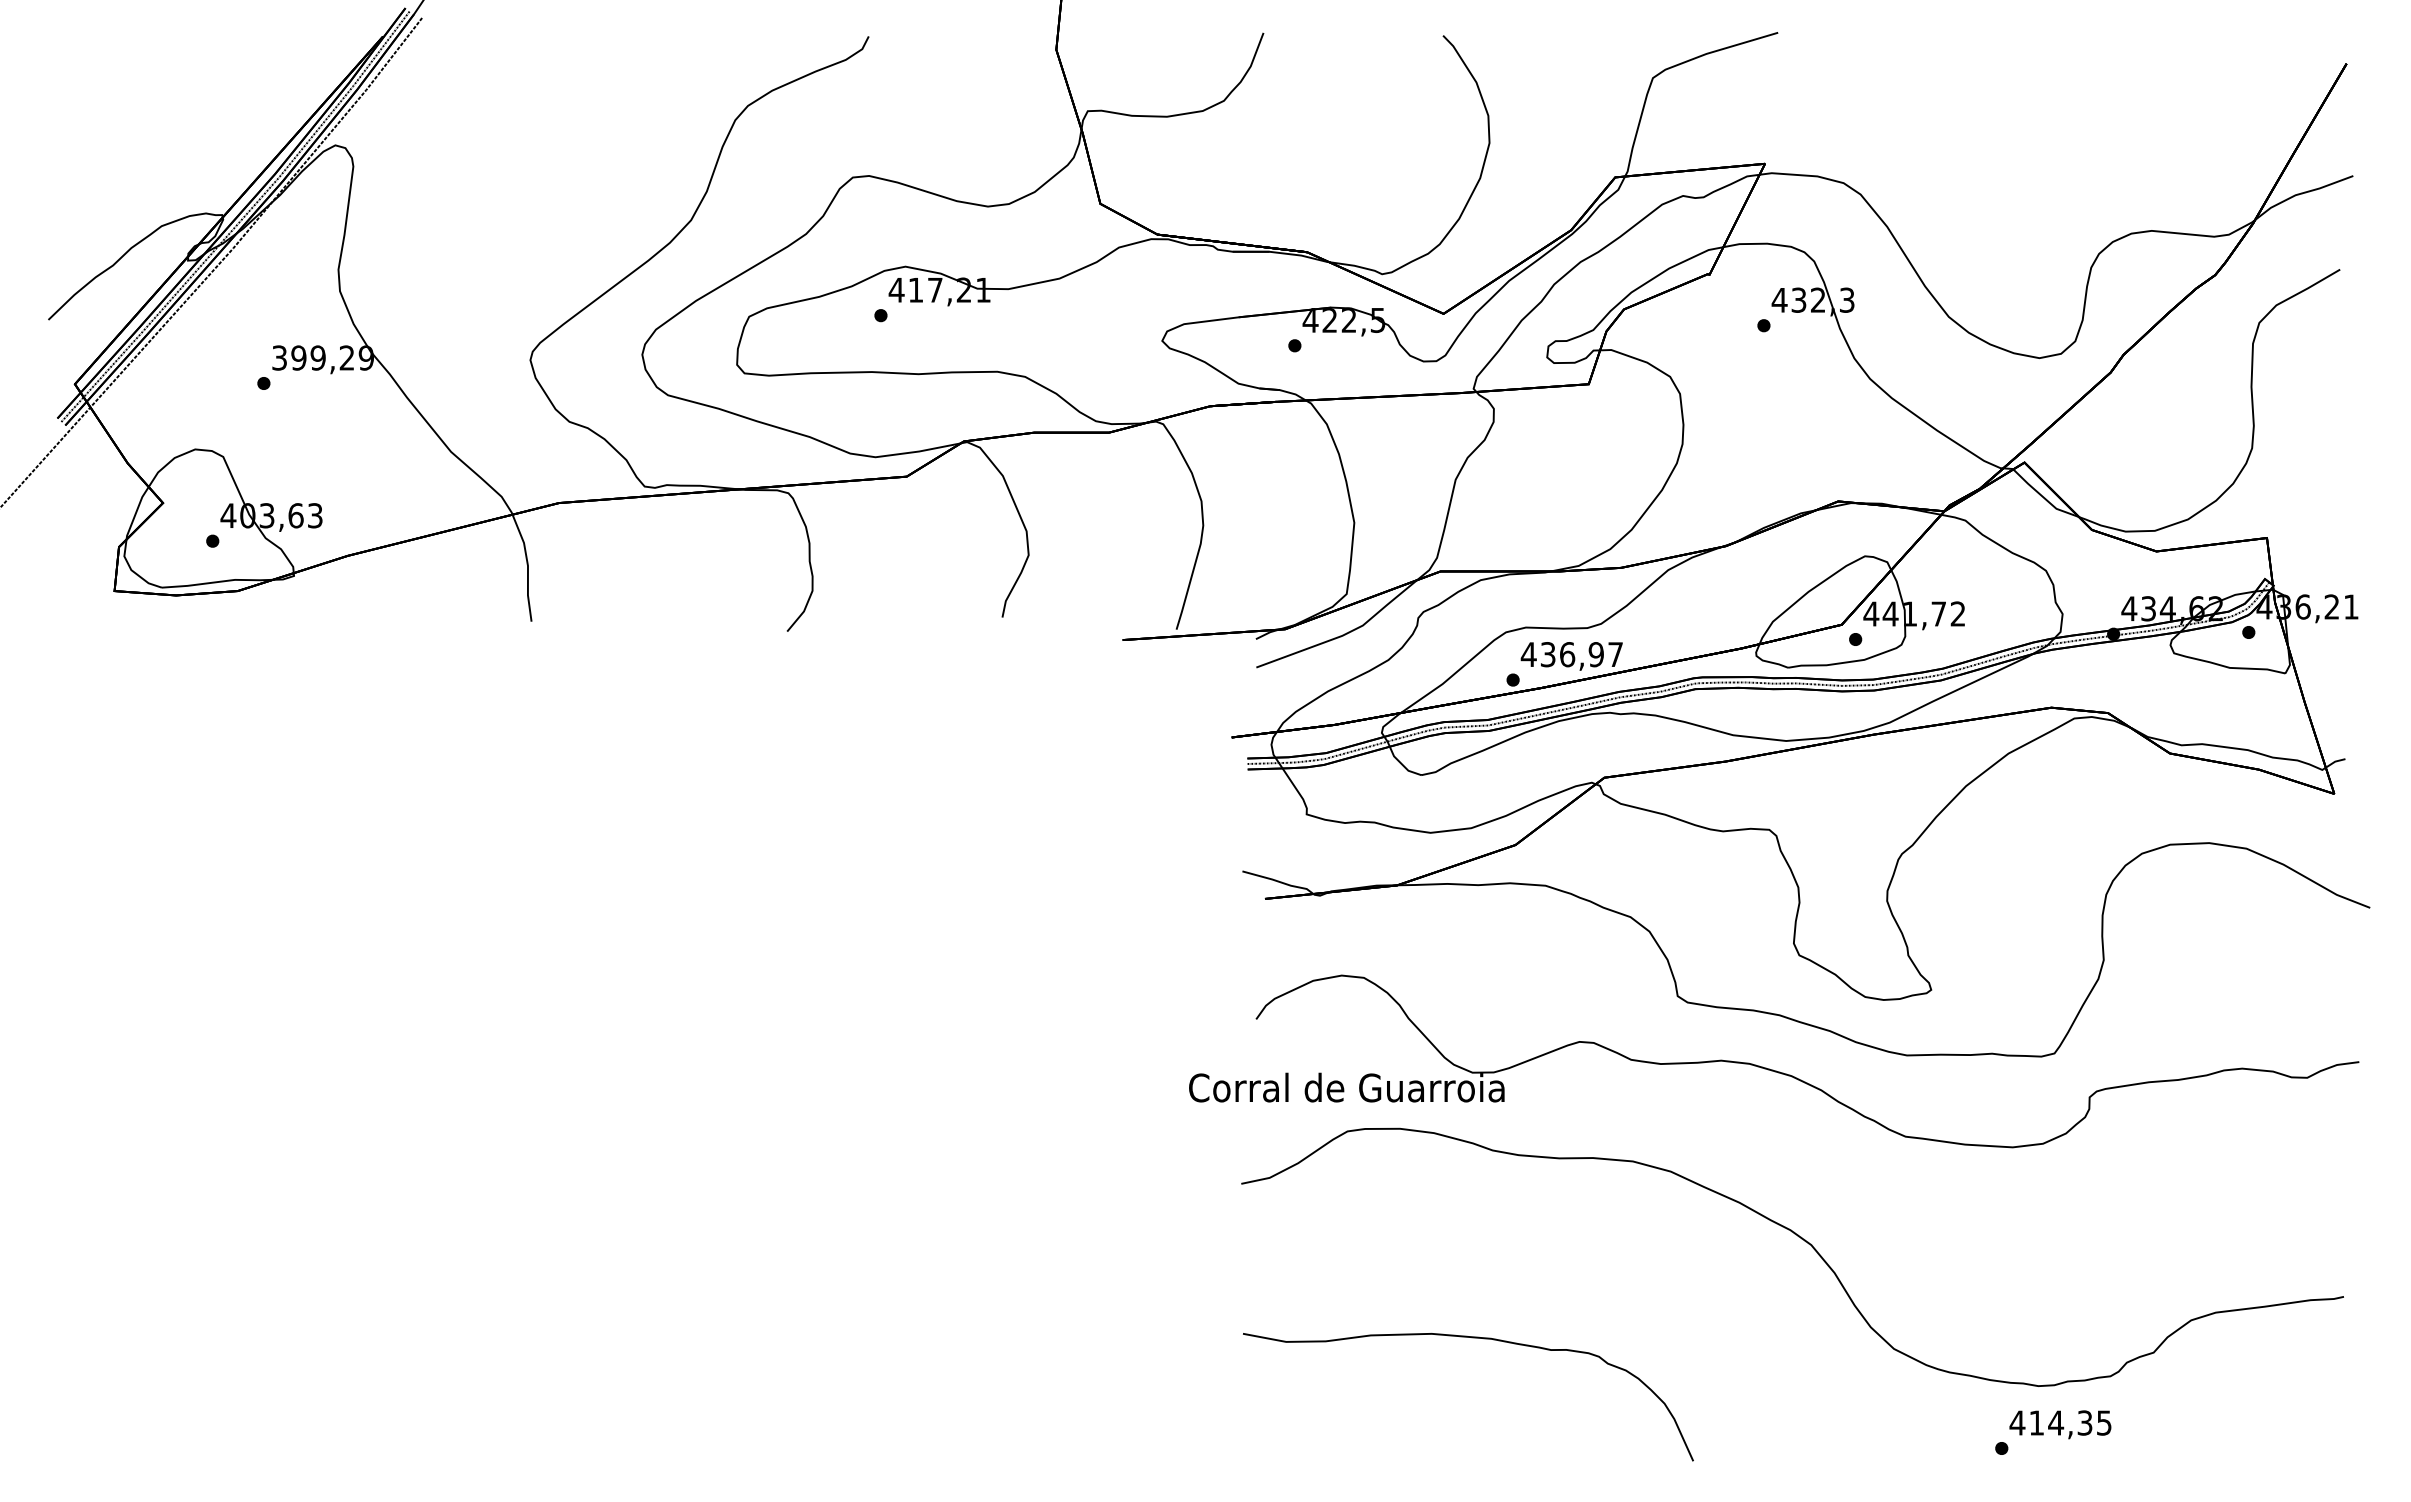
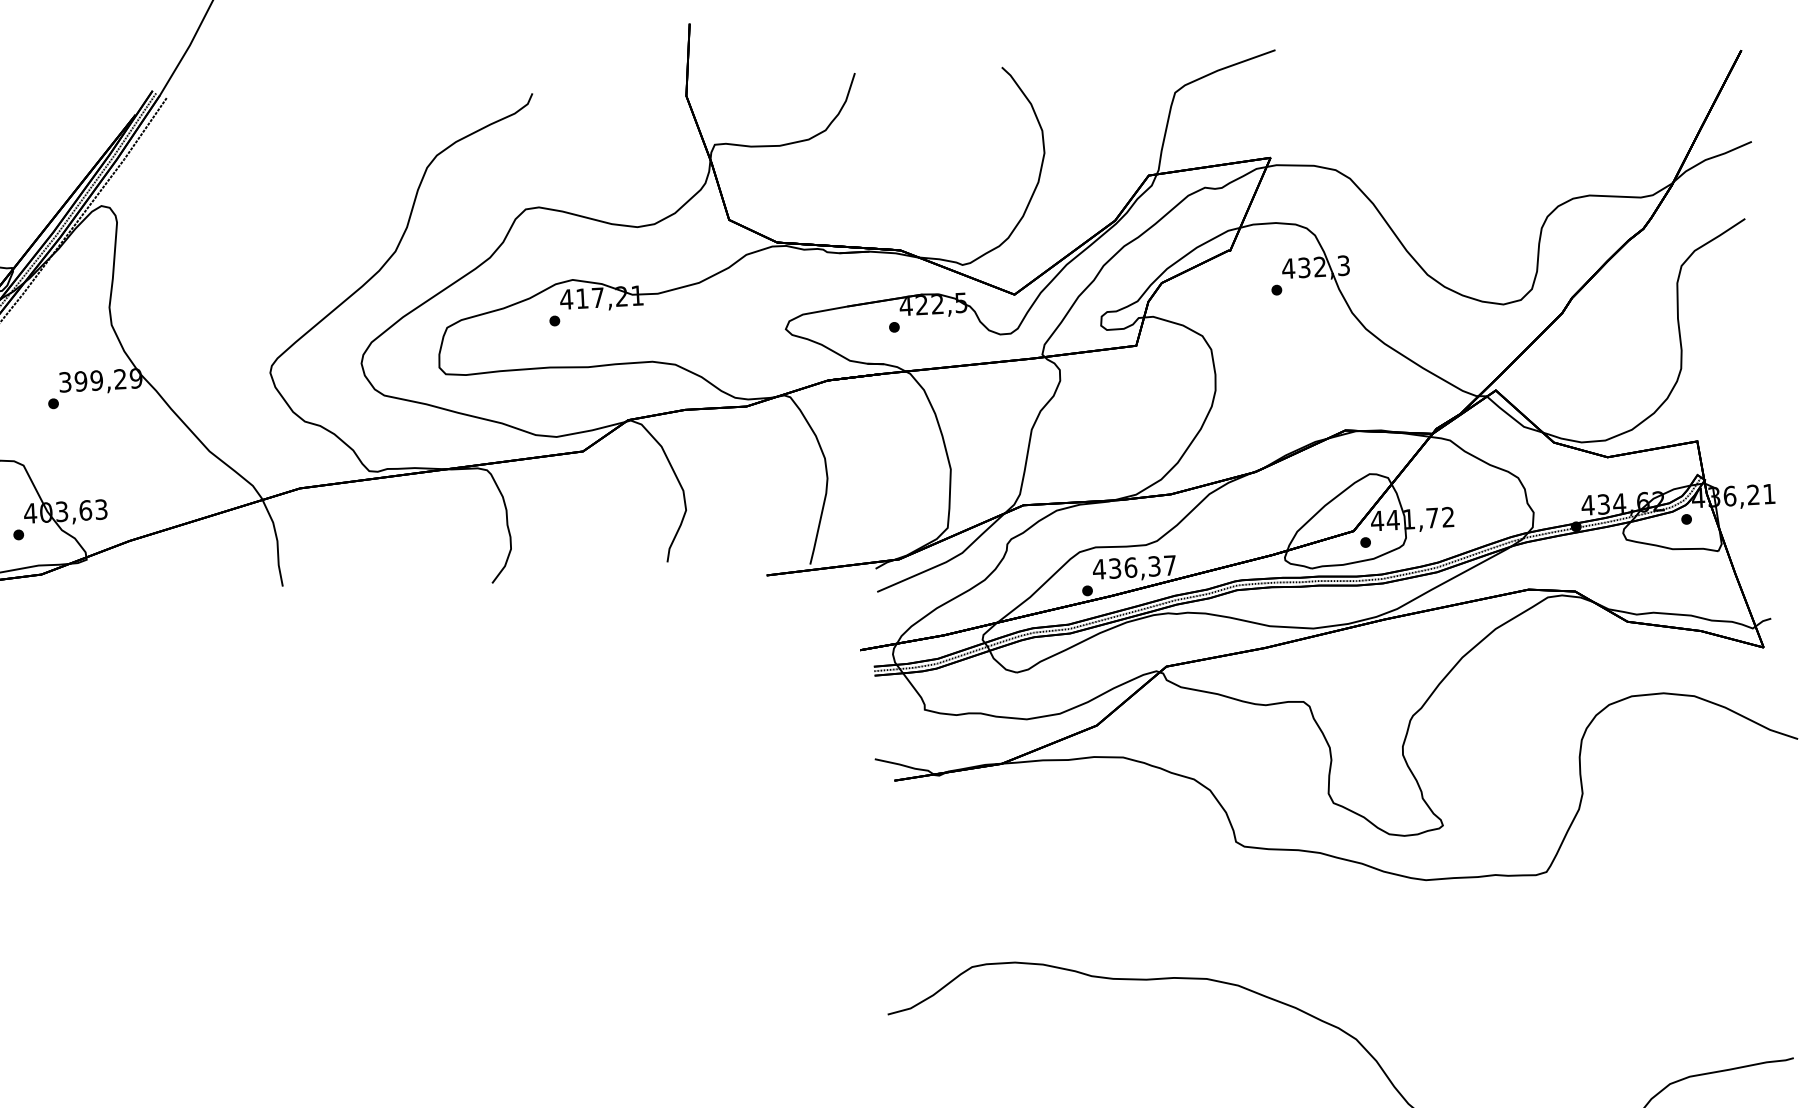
text: (1595, 654) -> (1153, 566), 436,97 -> 436,37
part: (1773, 1069) -> (1317, 897), removed

